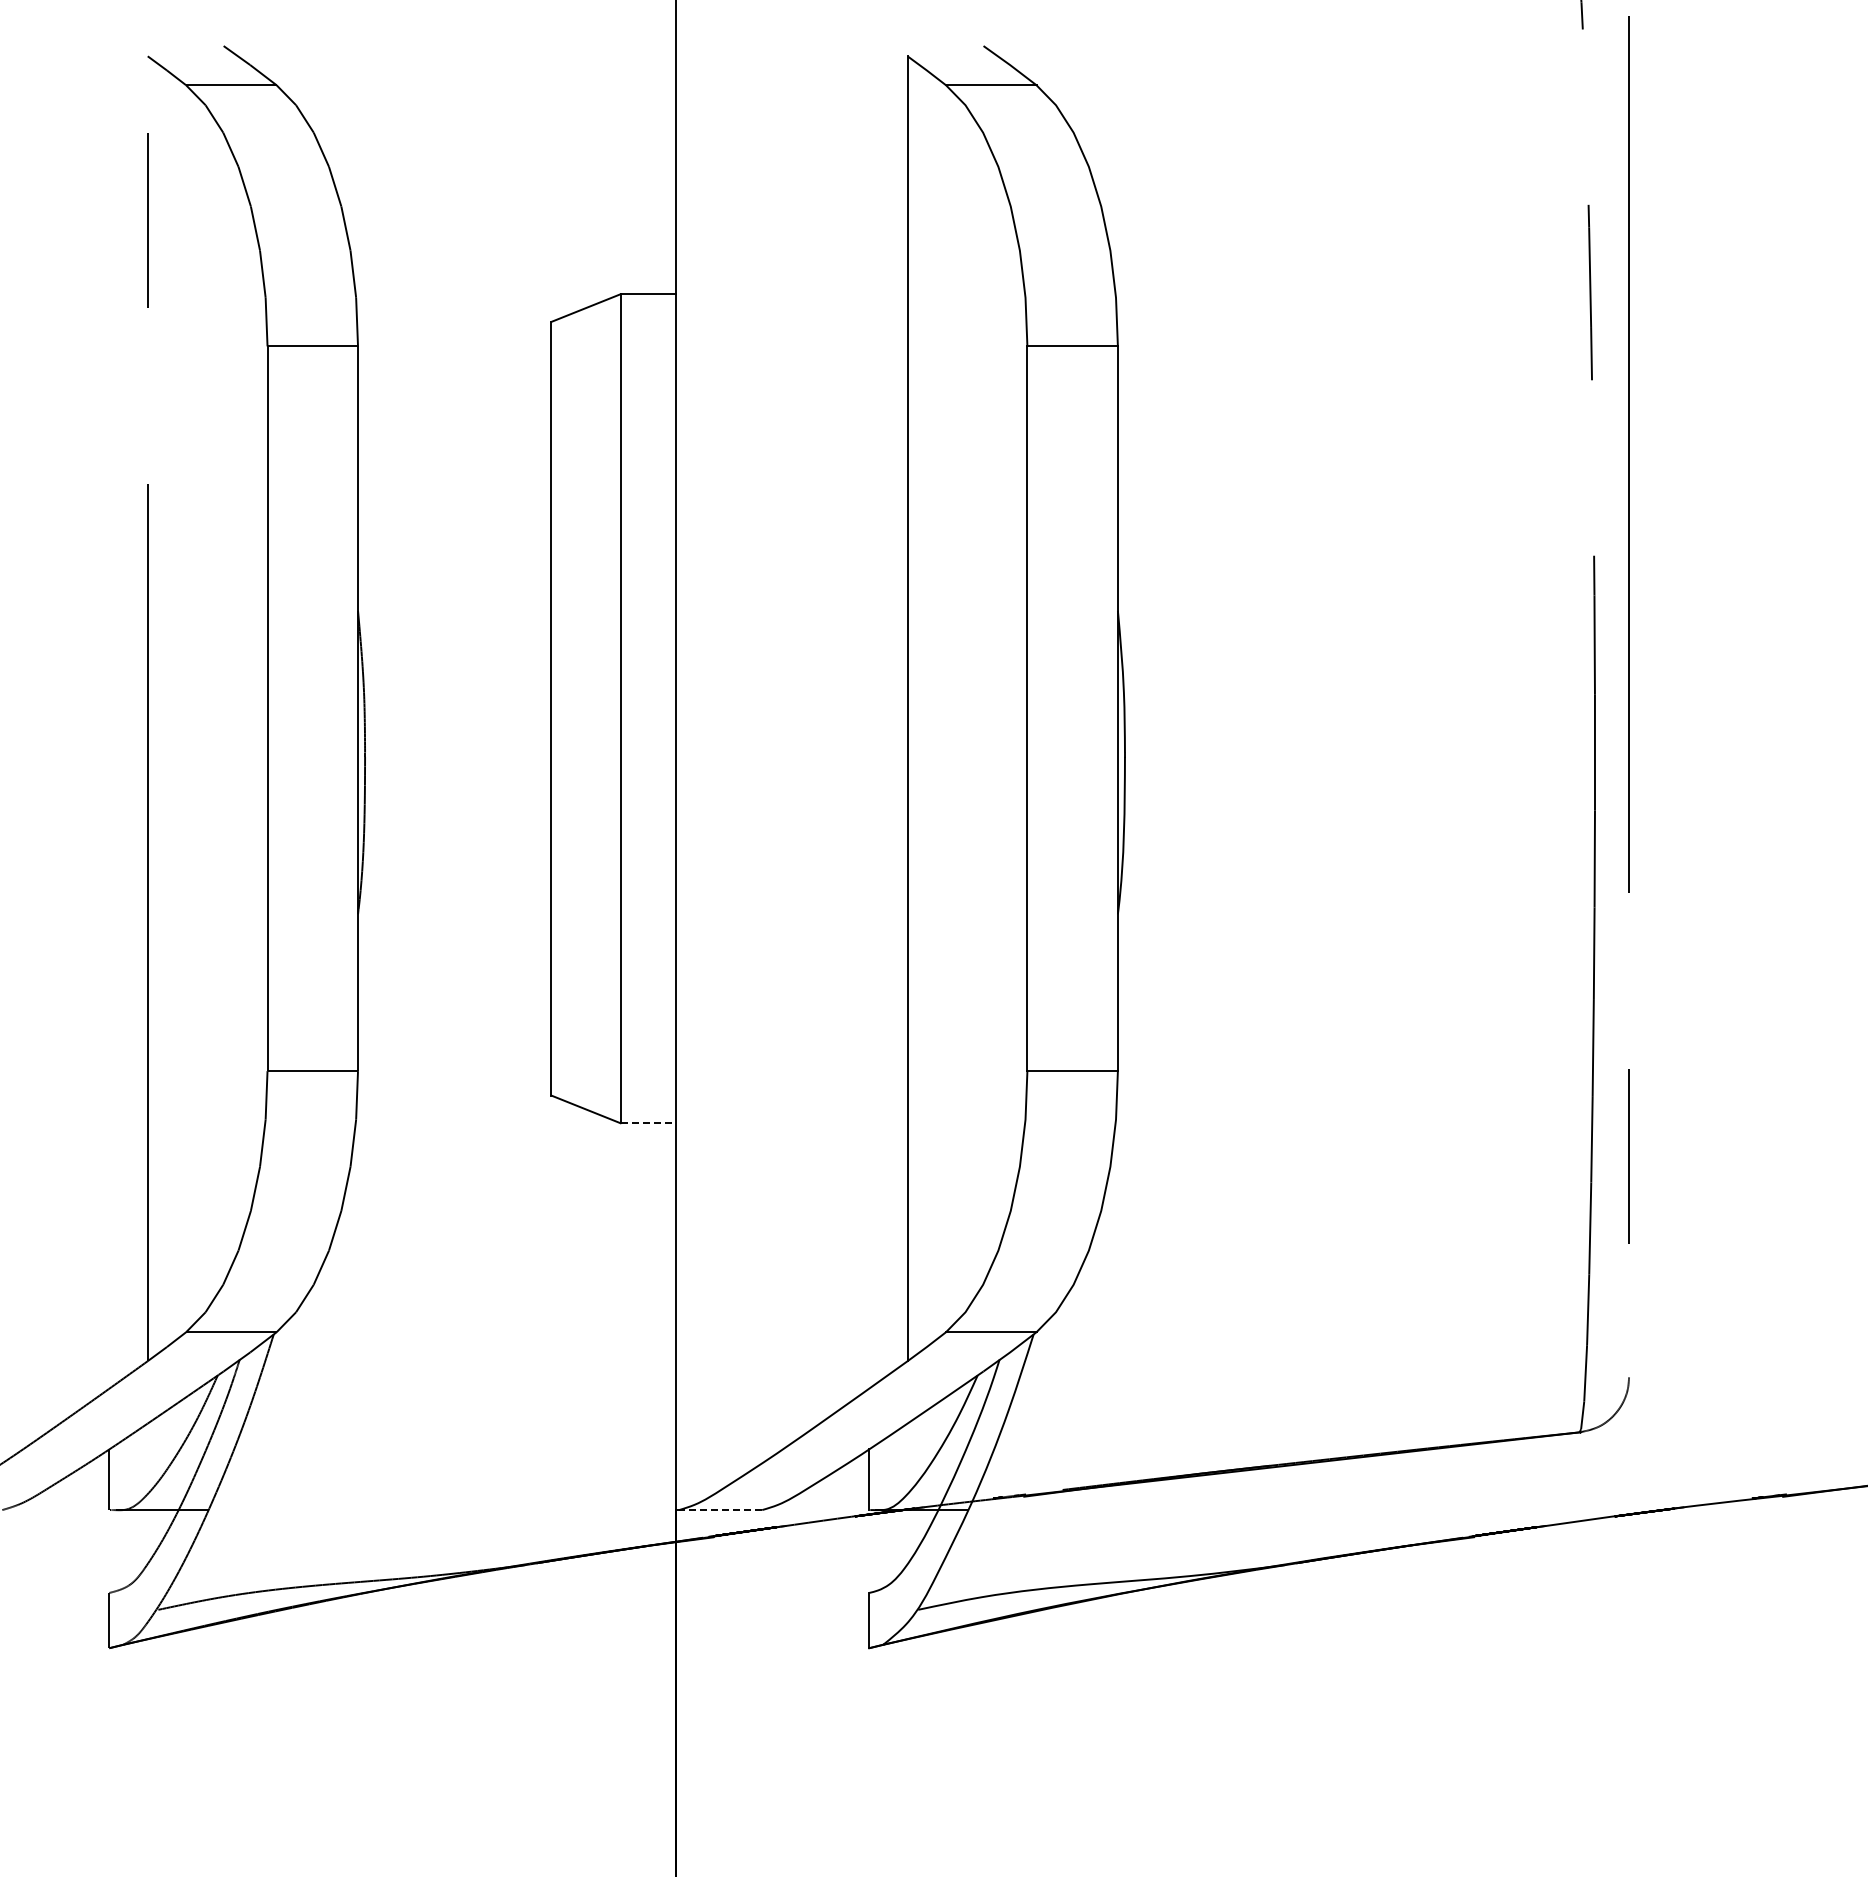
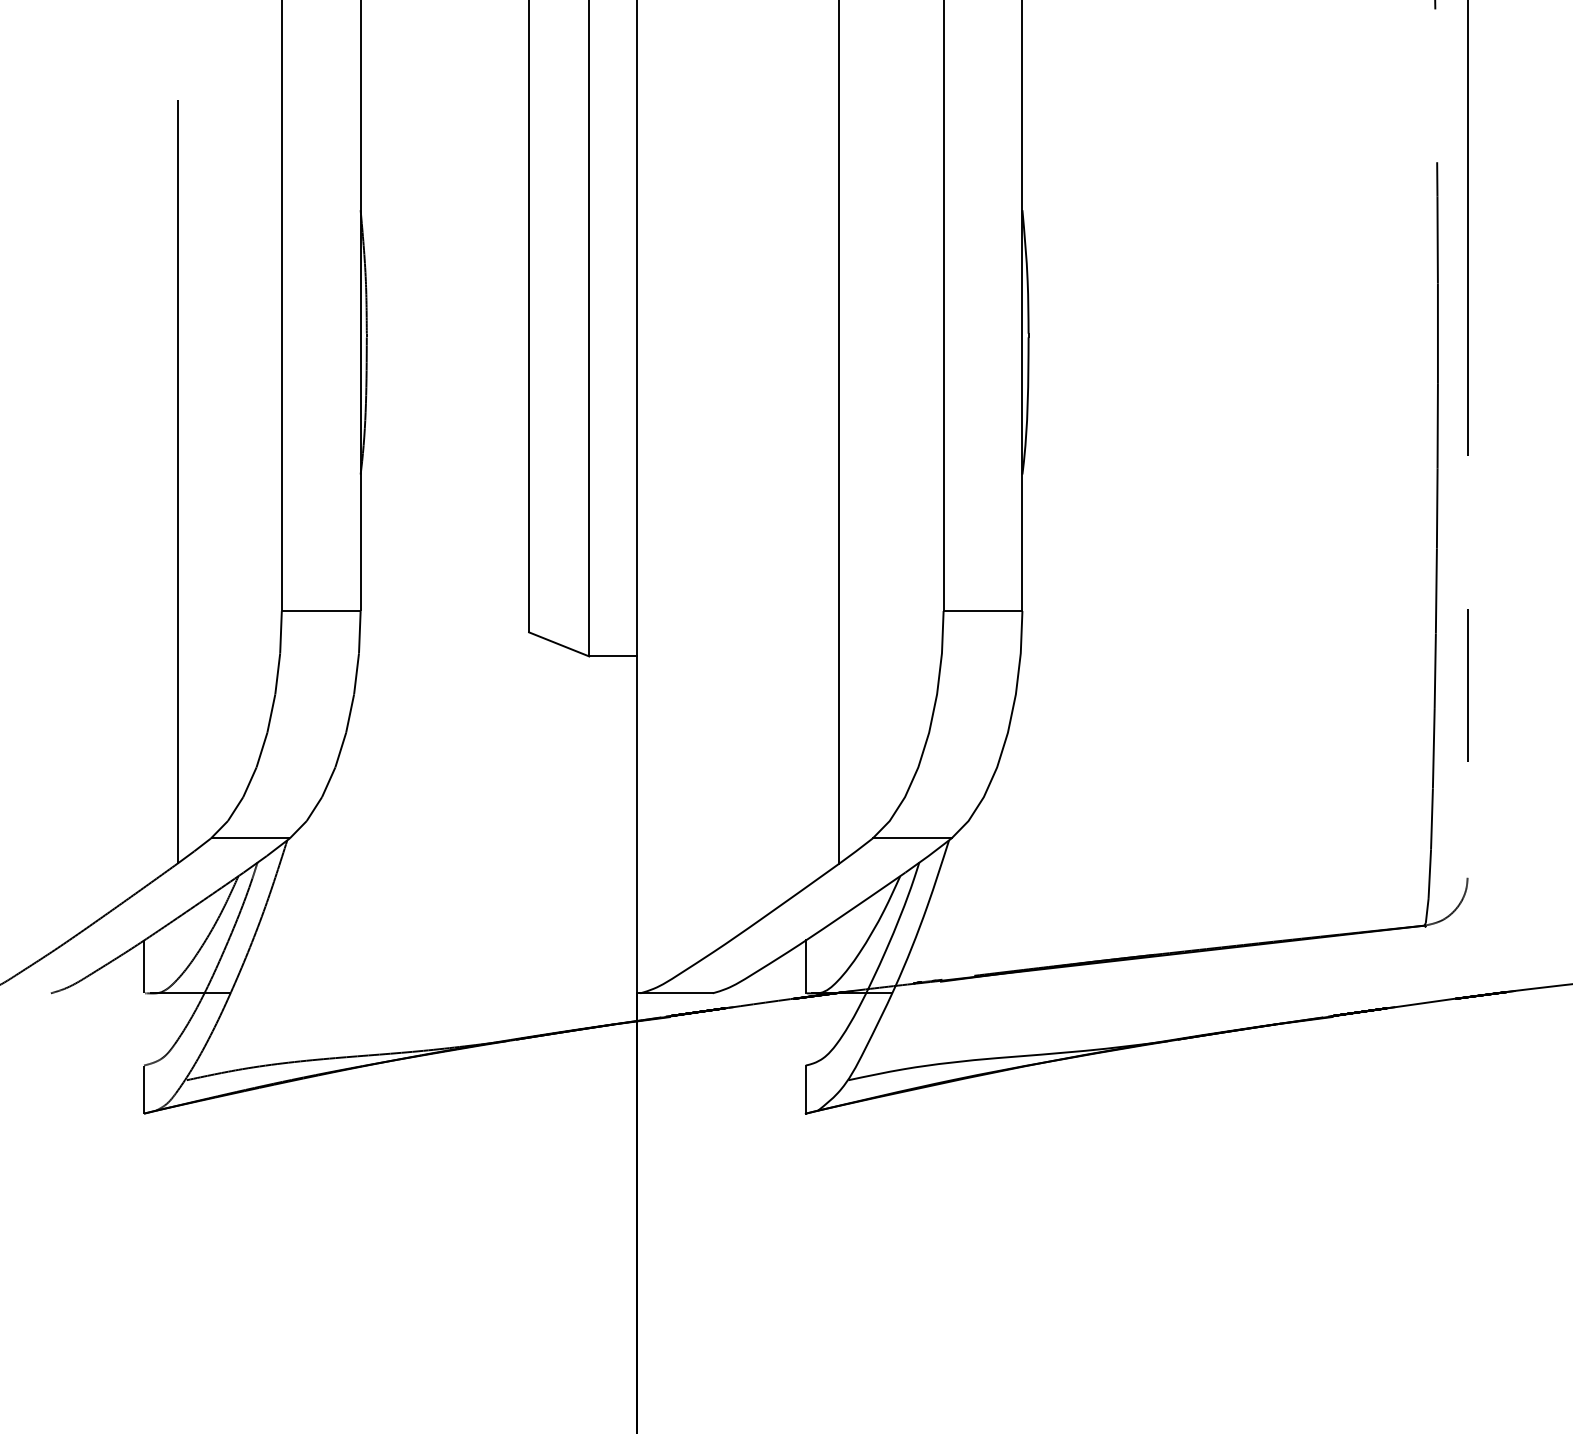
line: (648, 1123) -> (613, 656), dashed -> solid
line: (720, 1510) -> (676, 993), dashed -> solid

